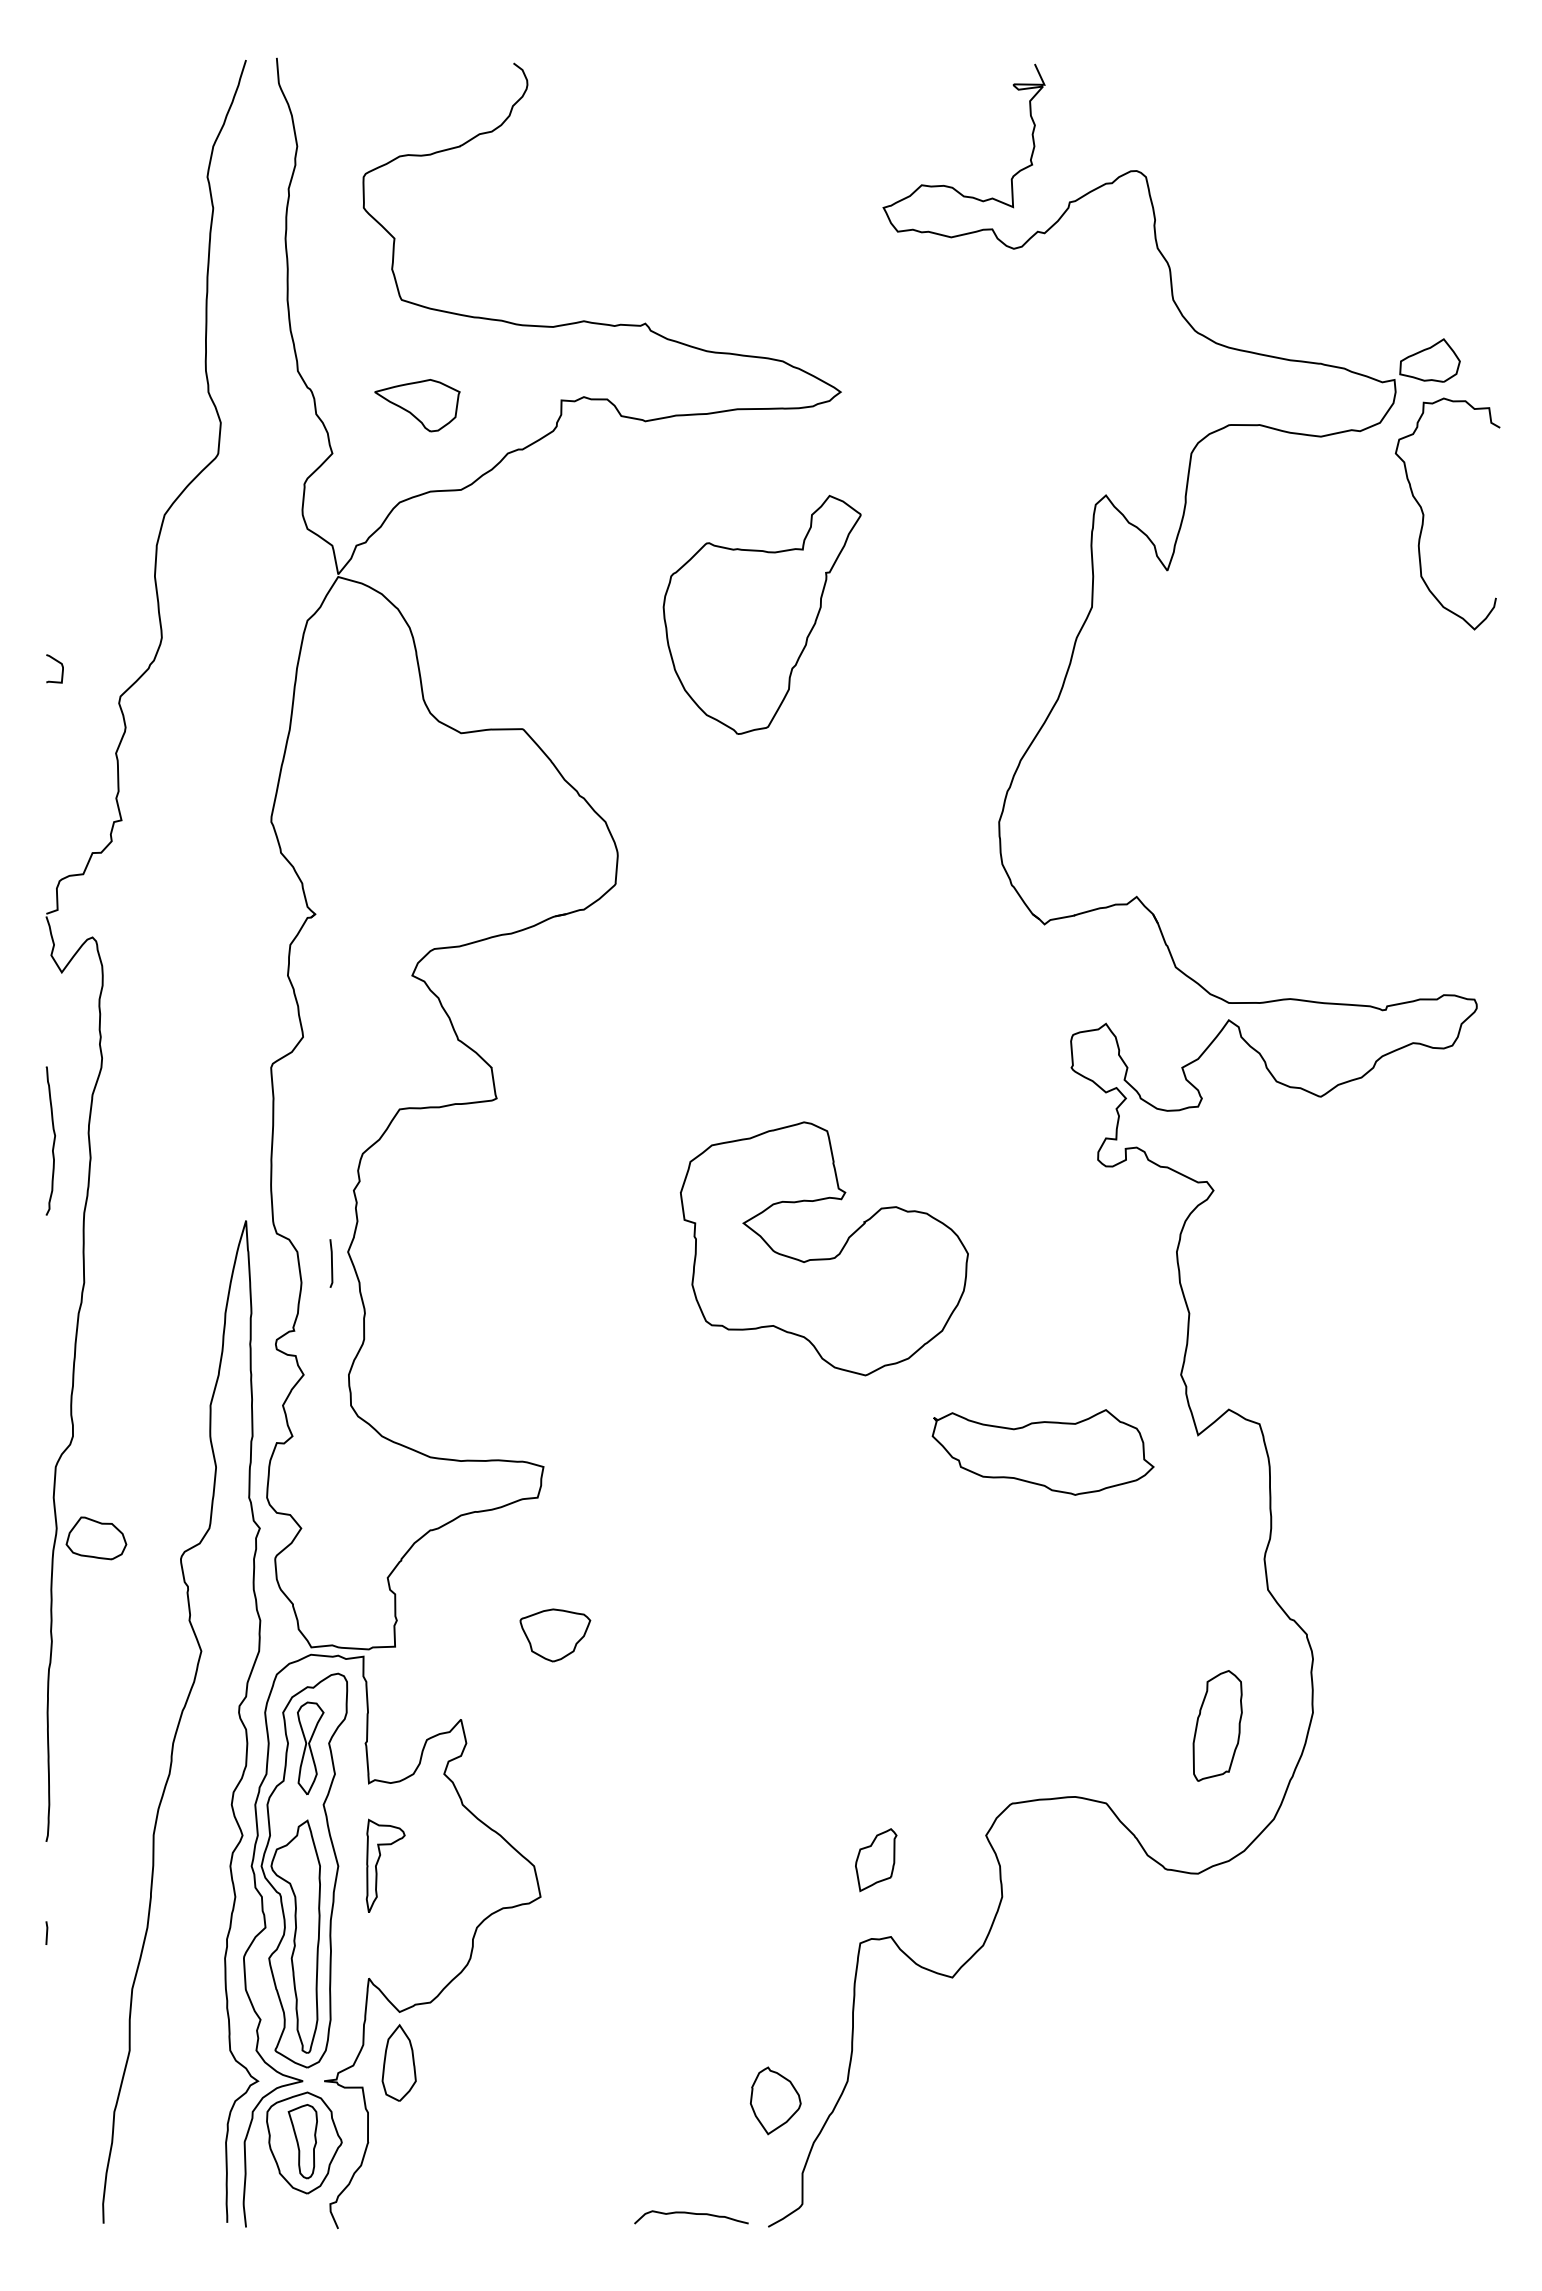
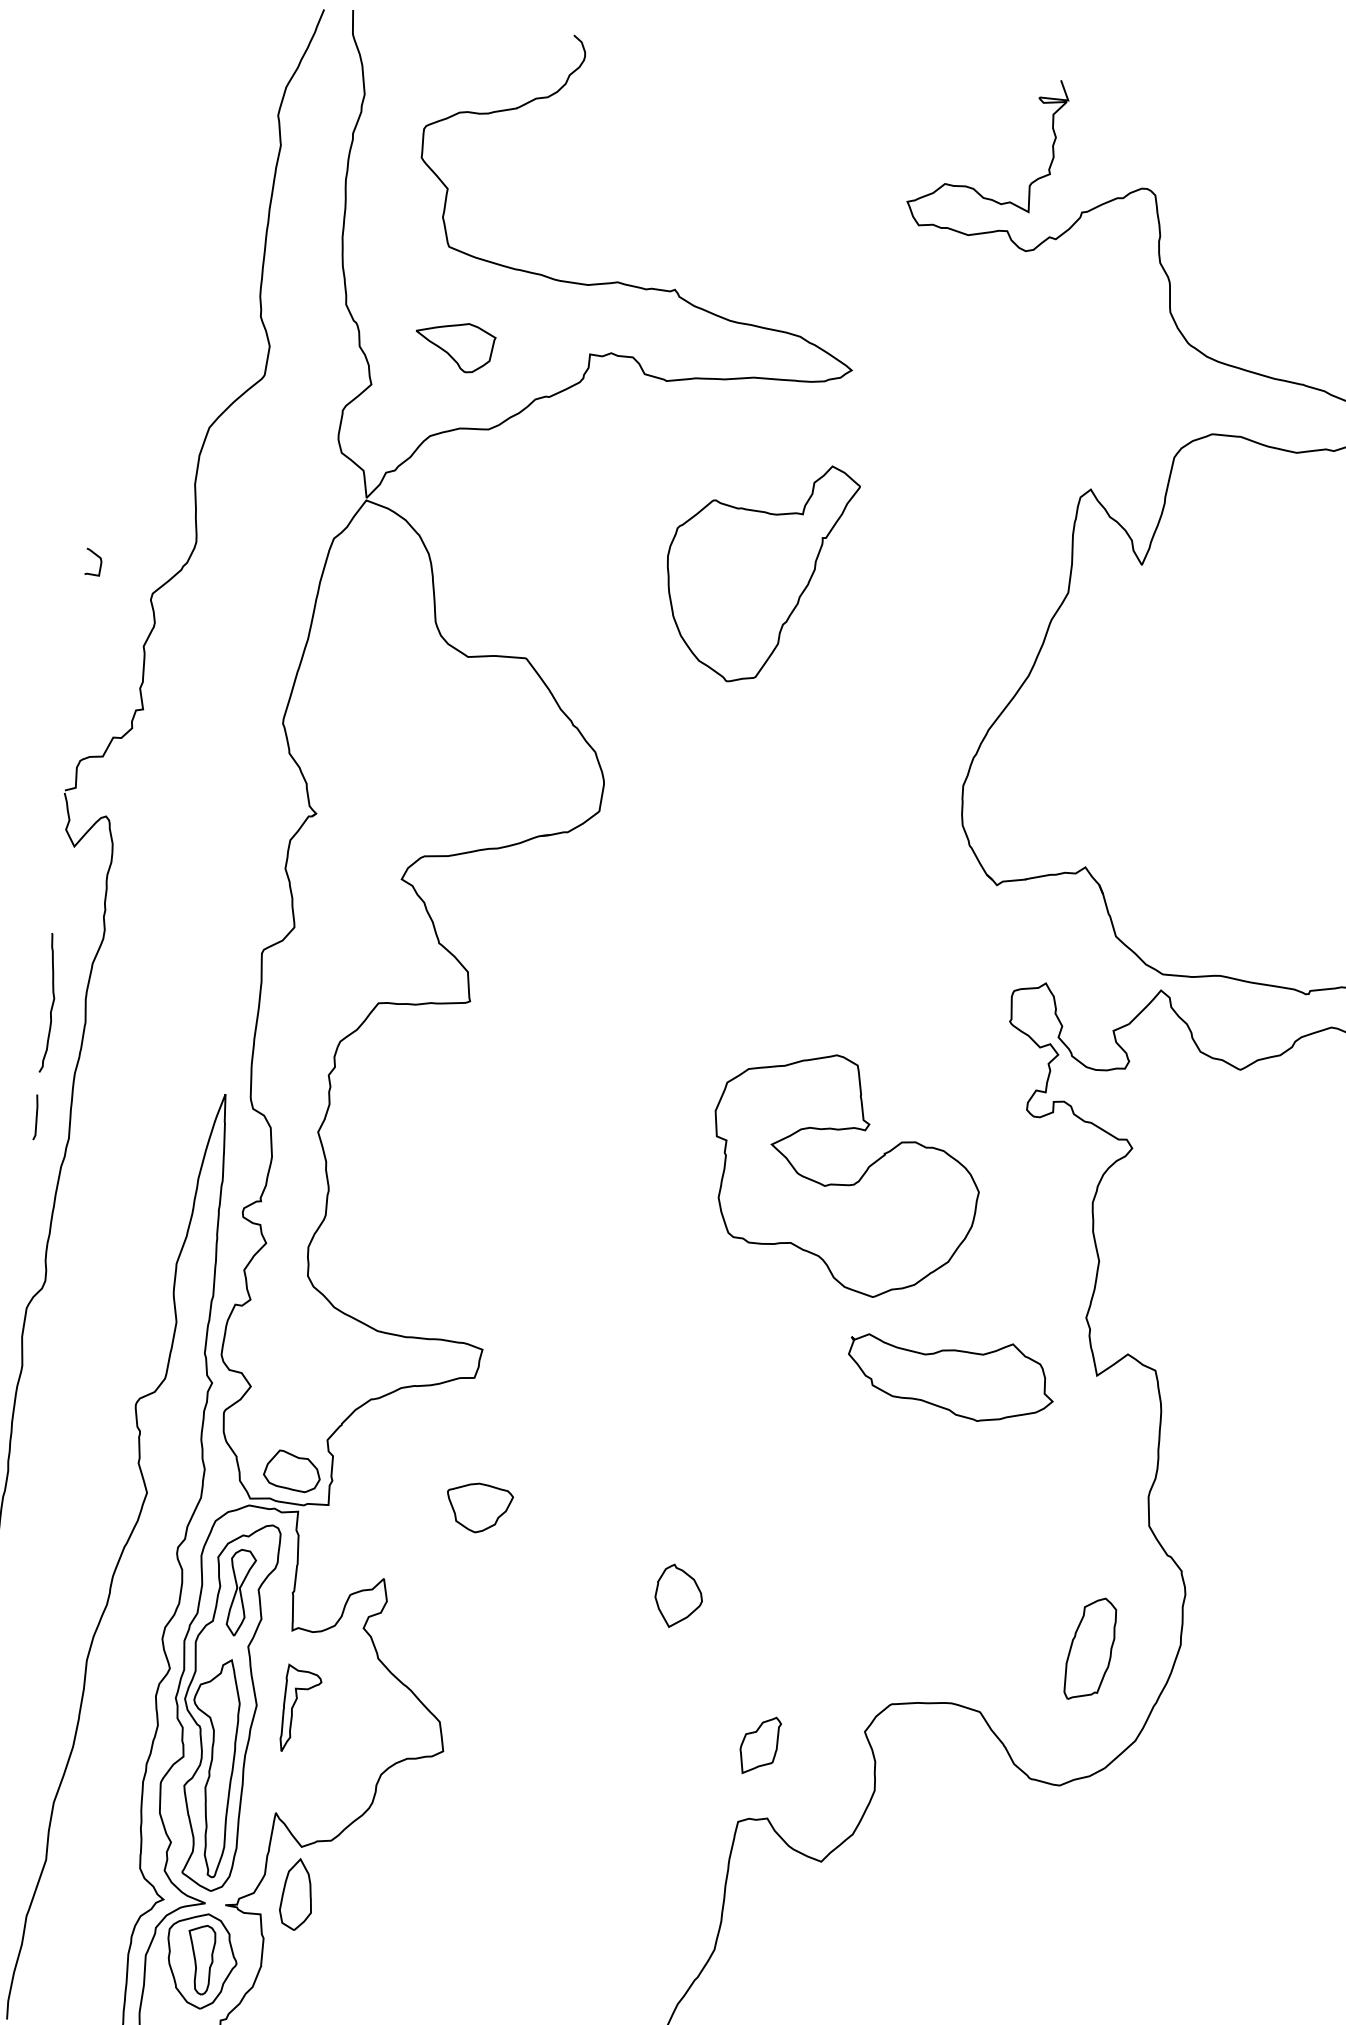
part: (824, 1258) -> (844, 1184), moved
curve: (331, 1263) -> (36, 1117), moved
part: (96, 1538) -> (292, 1471), moved
part: (775, 2100) -> (678, 1596), moved

